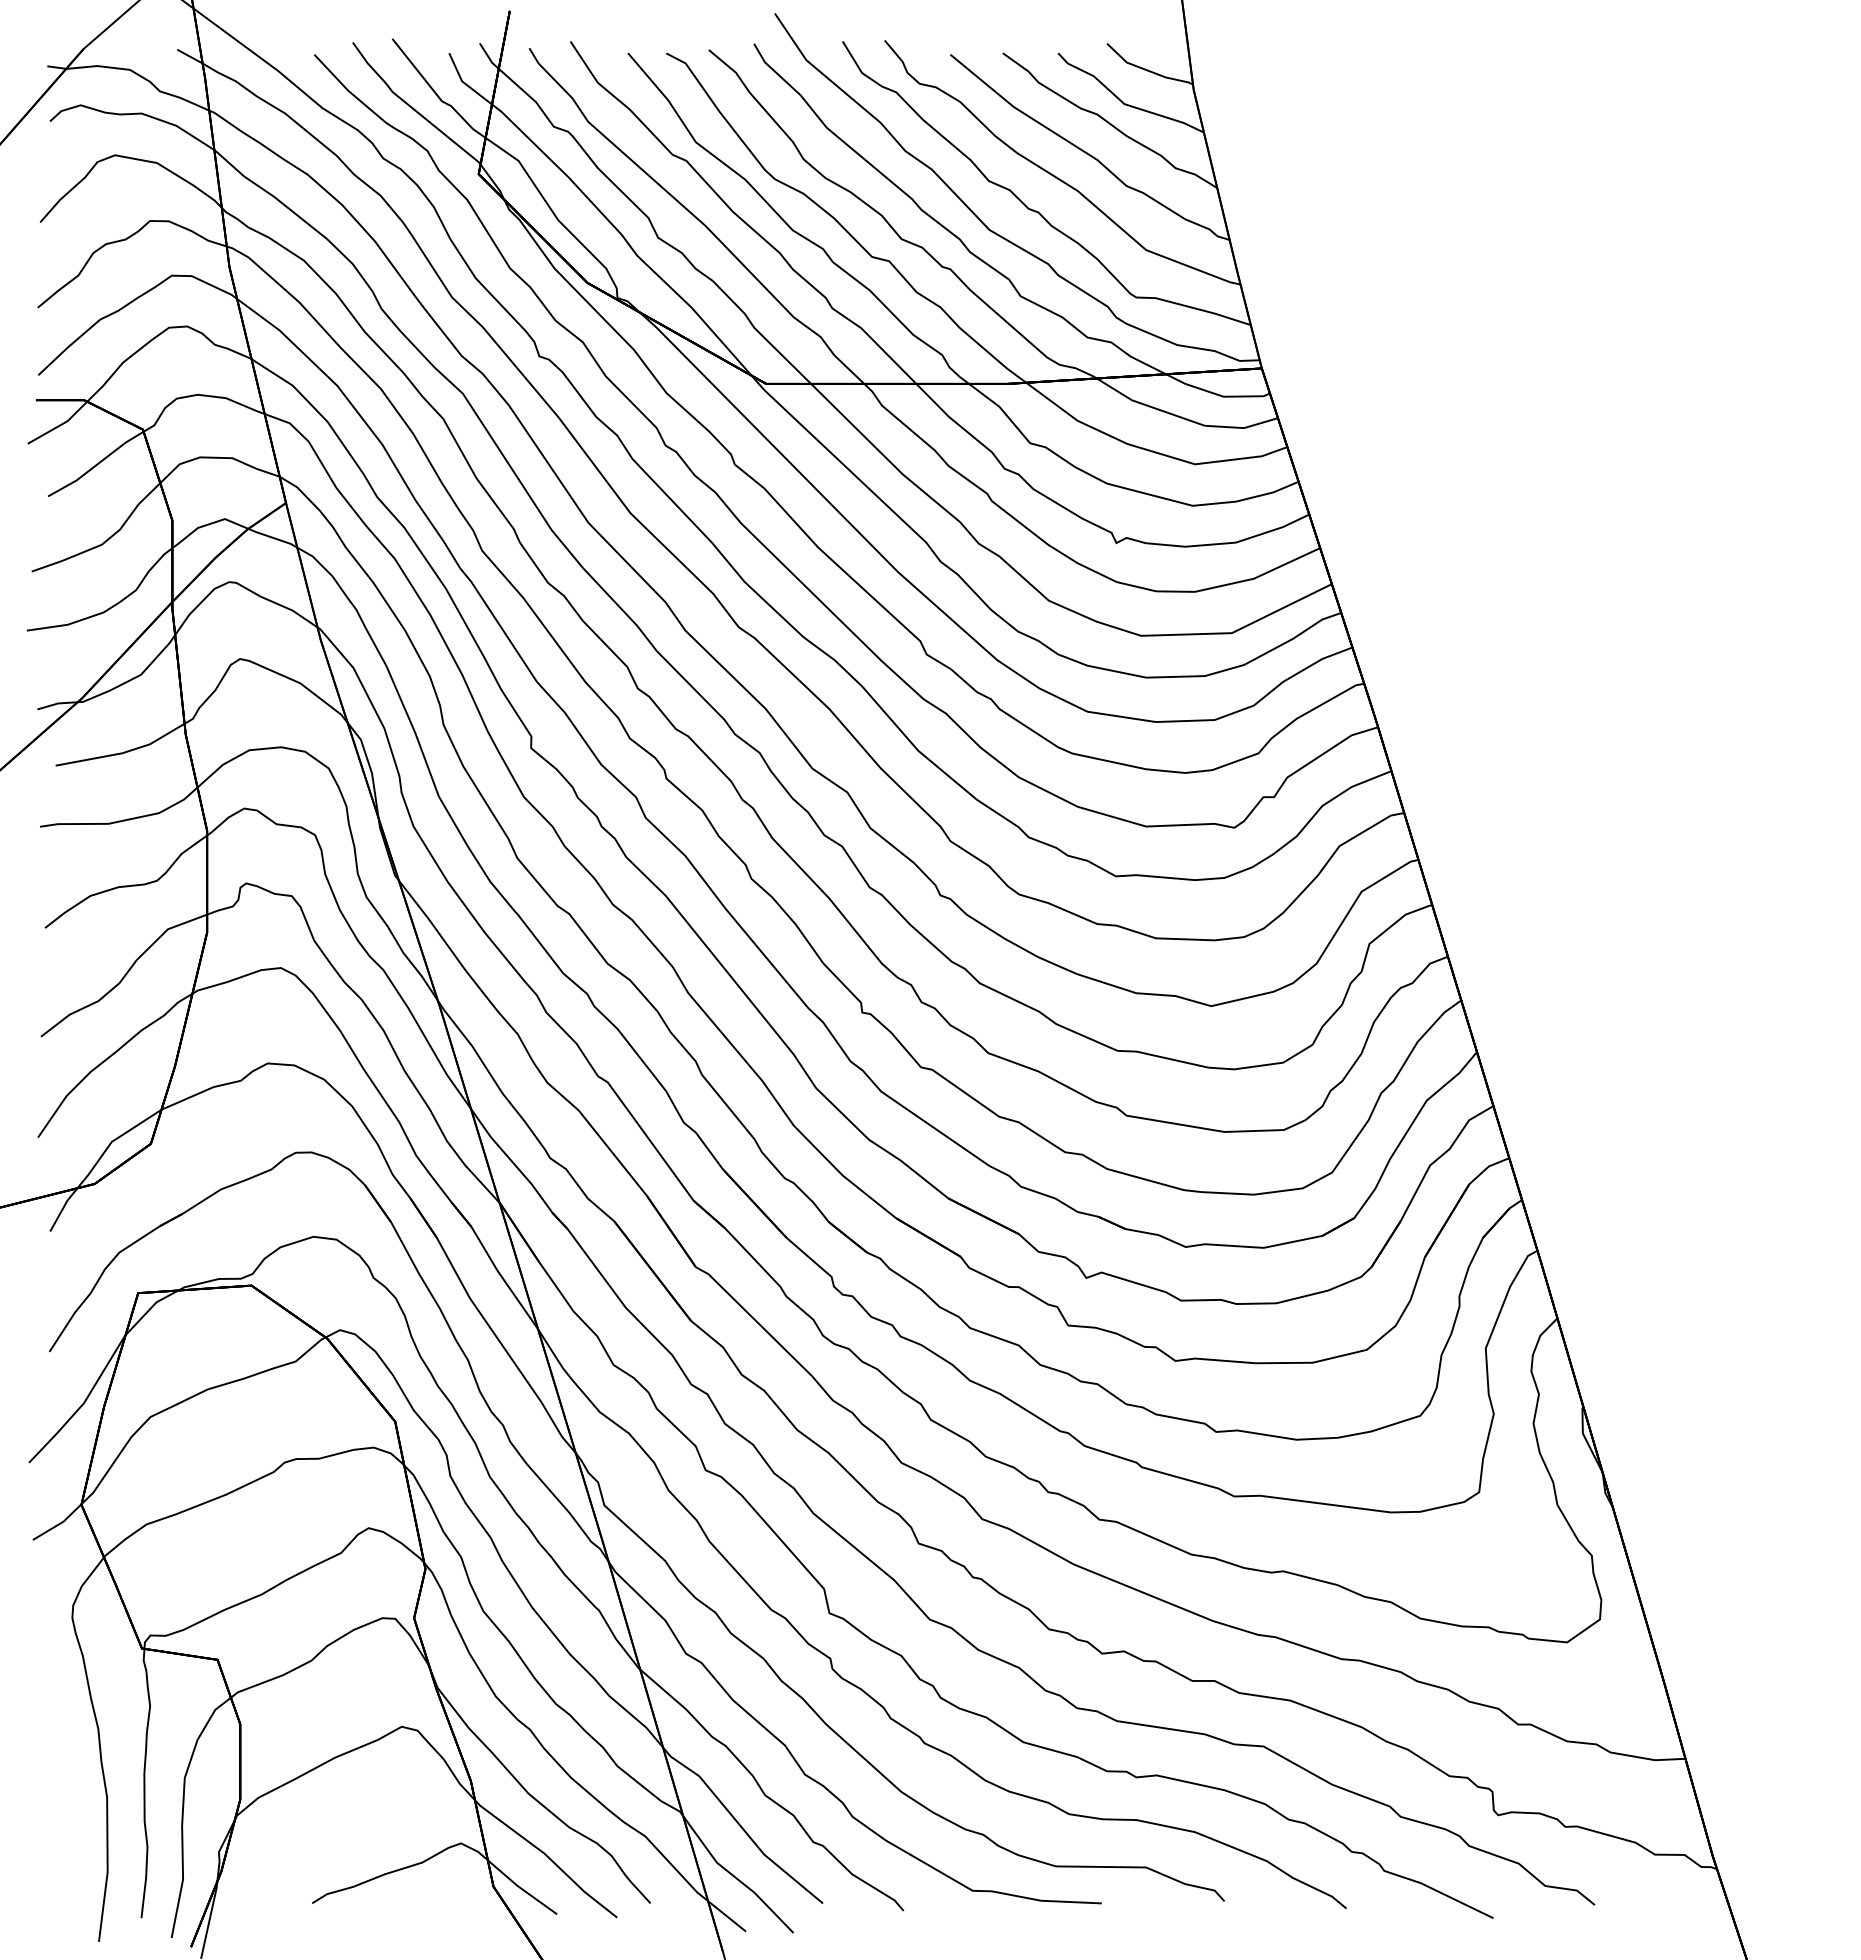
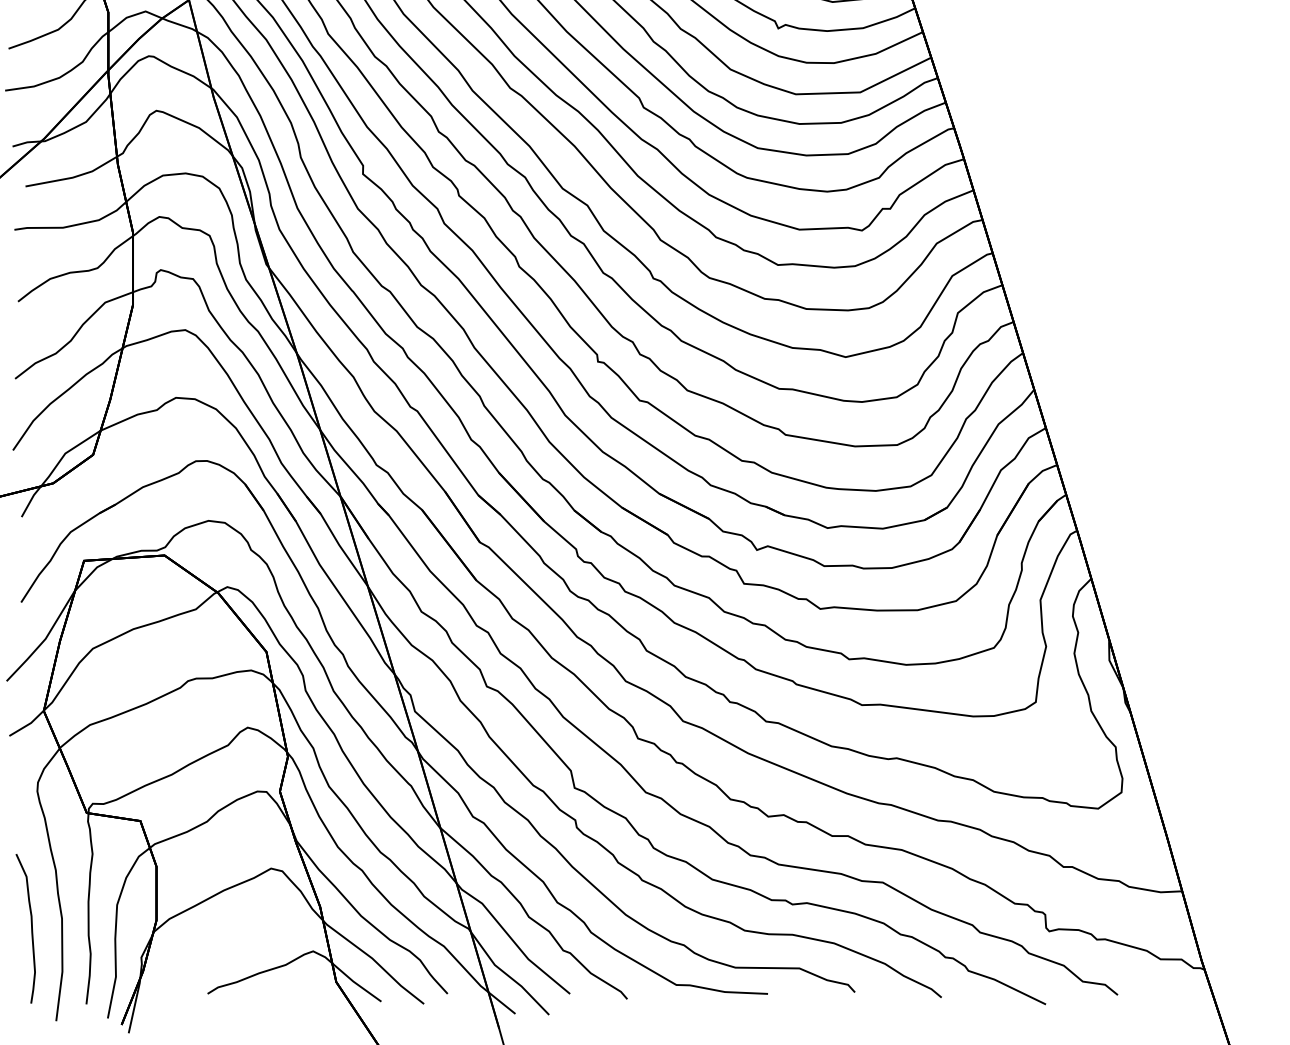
curve: (63, 1809) -> (31, 927), added

